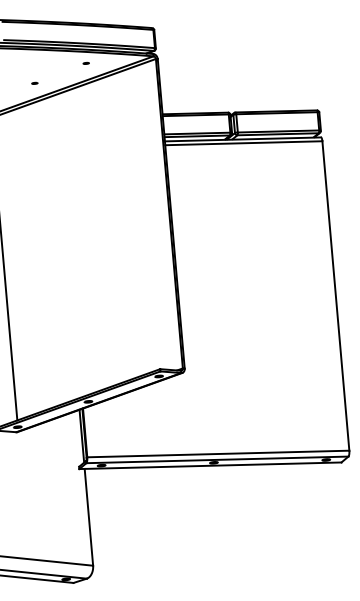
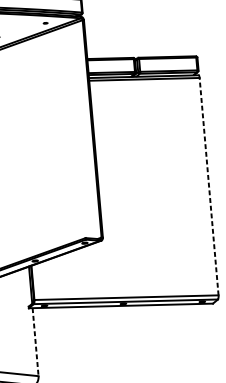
part: (85, 62) -> (45, 22), moved
line: (335, 295) -> (208, 186), solid -> dashed
line: (88, 517) -> (35, 342), solid -> dashed

